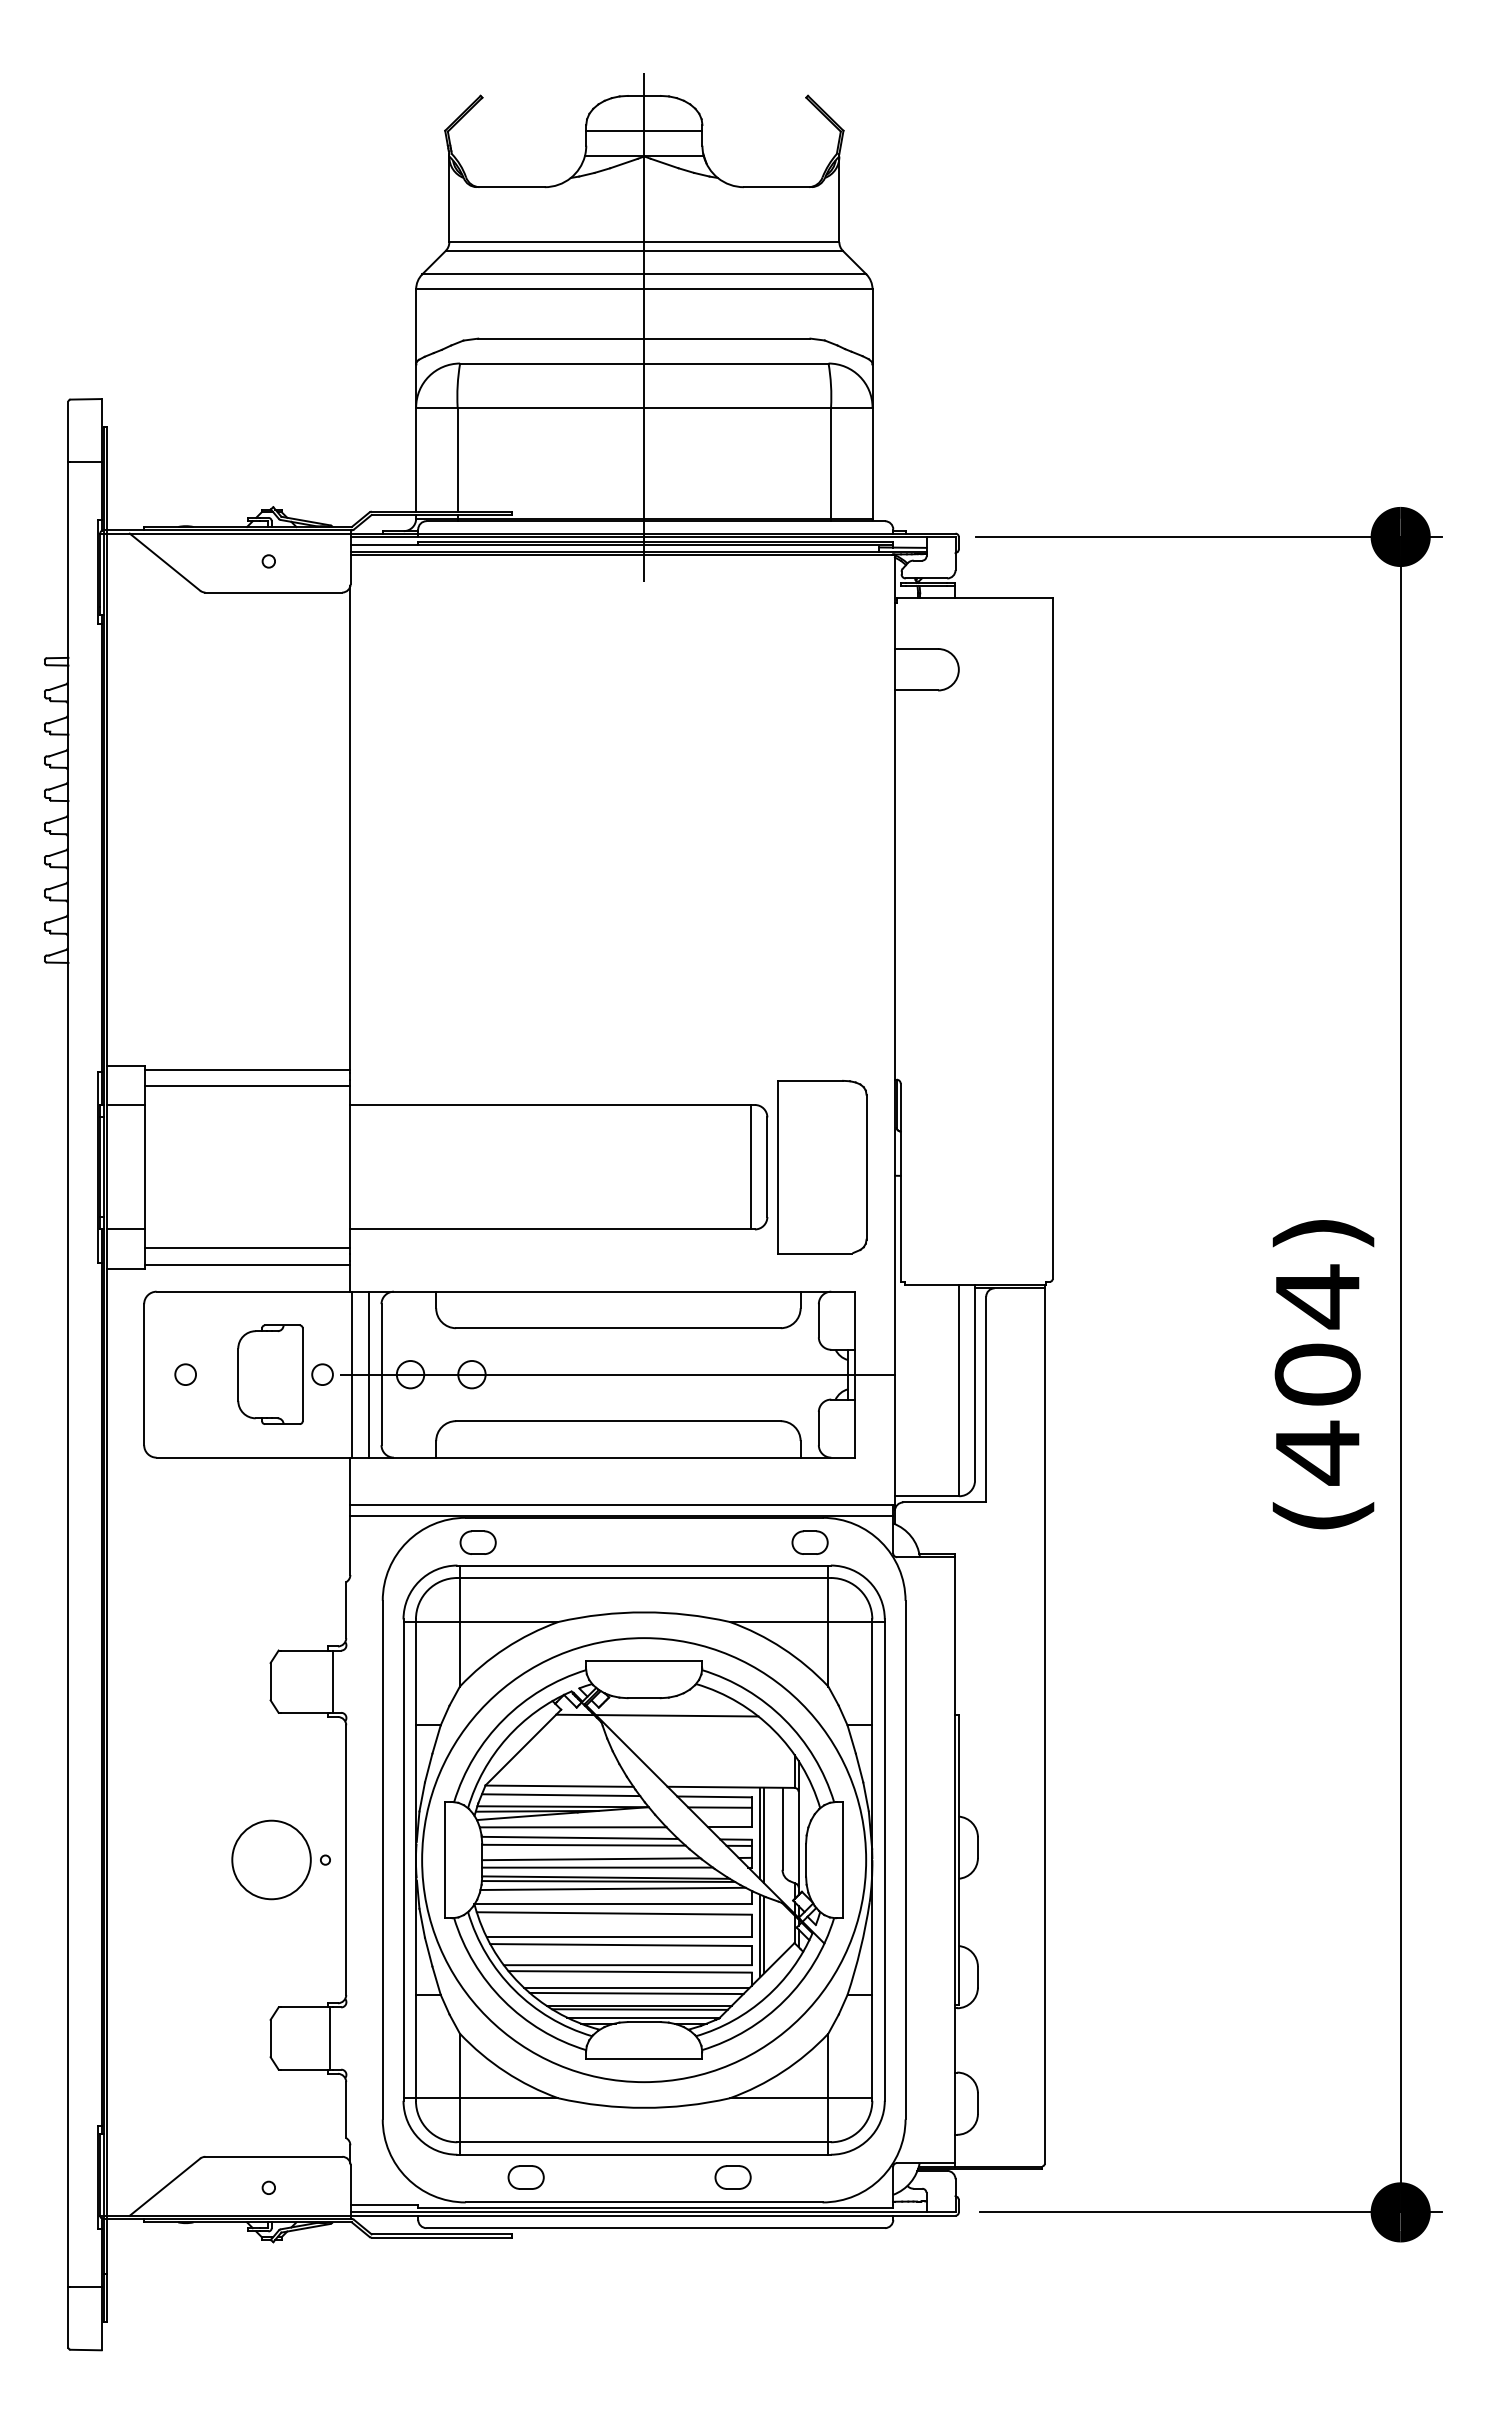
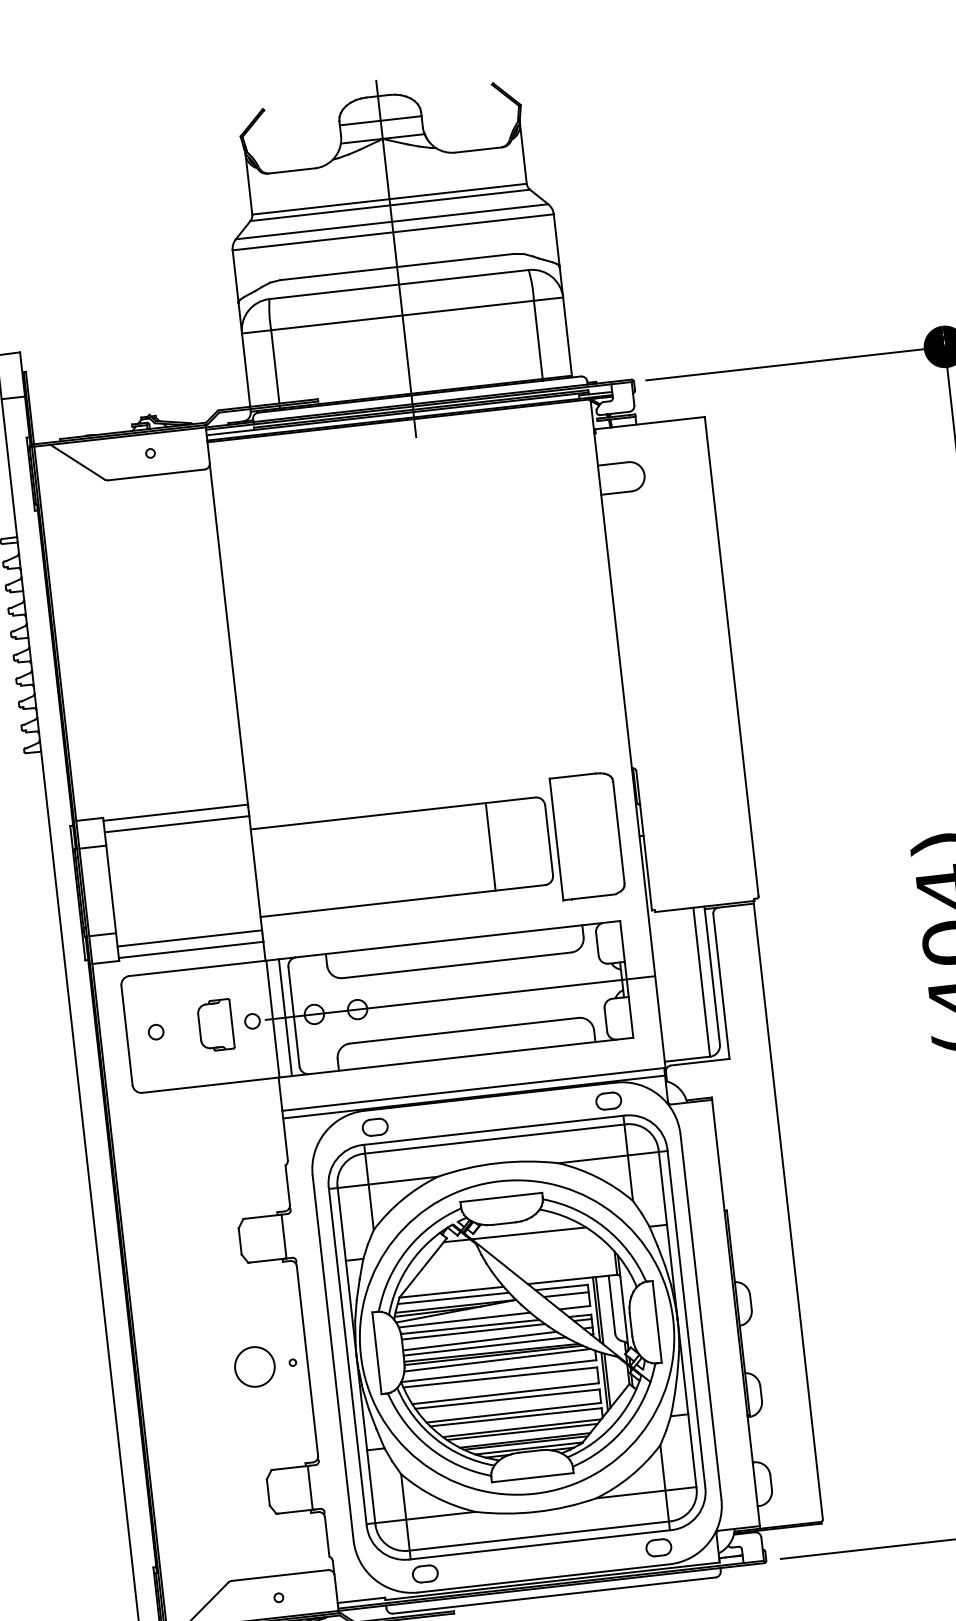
line: (751, 1166) -> (490, 846), moved
part: (270, 1374) -> (215, 1025), size x0.71
circle: (271, 1860) -> (254, 1367), size x0.71
part: (525, 2177) -> (424, 1574), moved
part: (732, 2177) -> (658, 1547), moved

